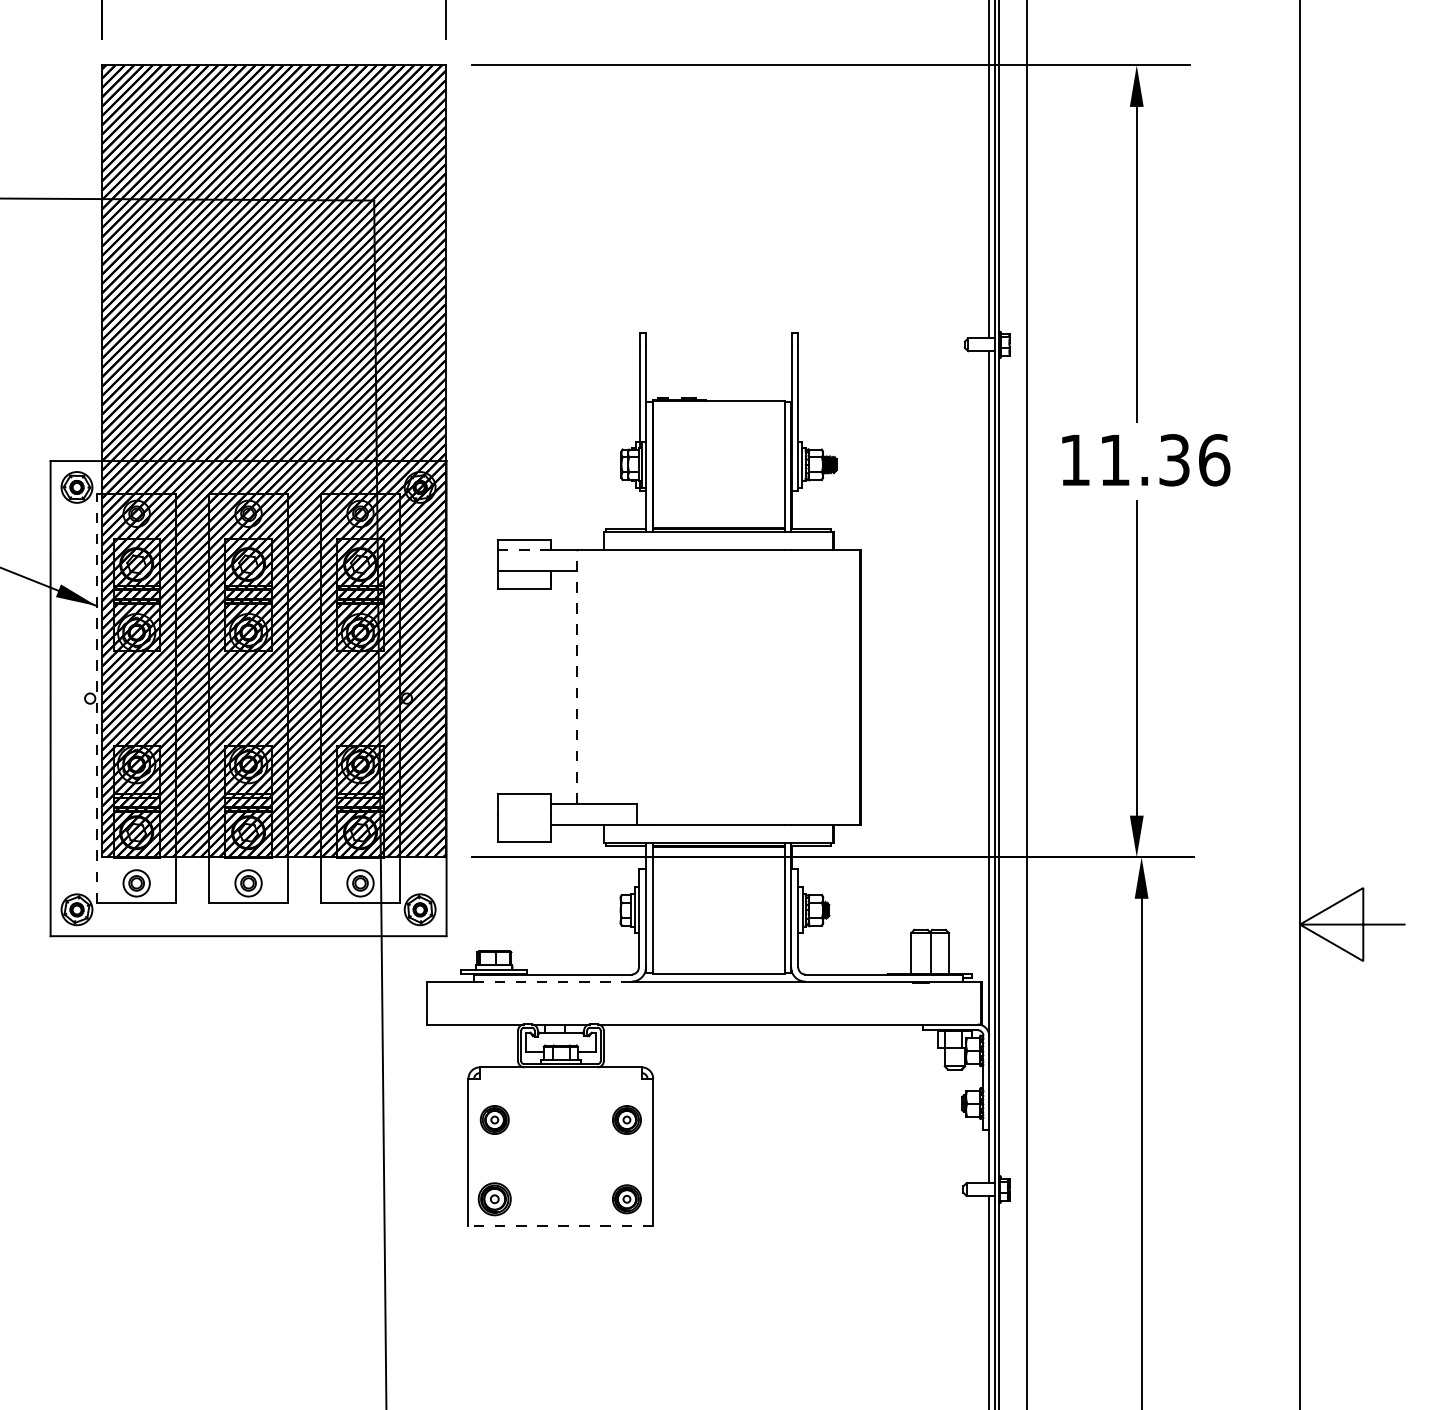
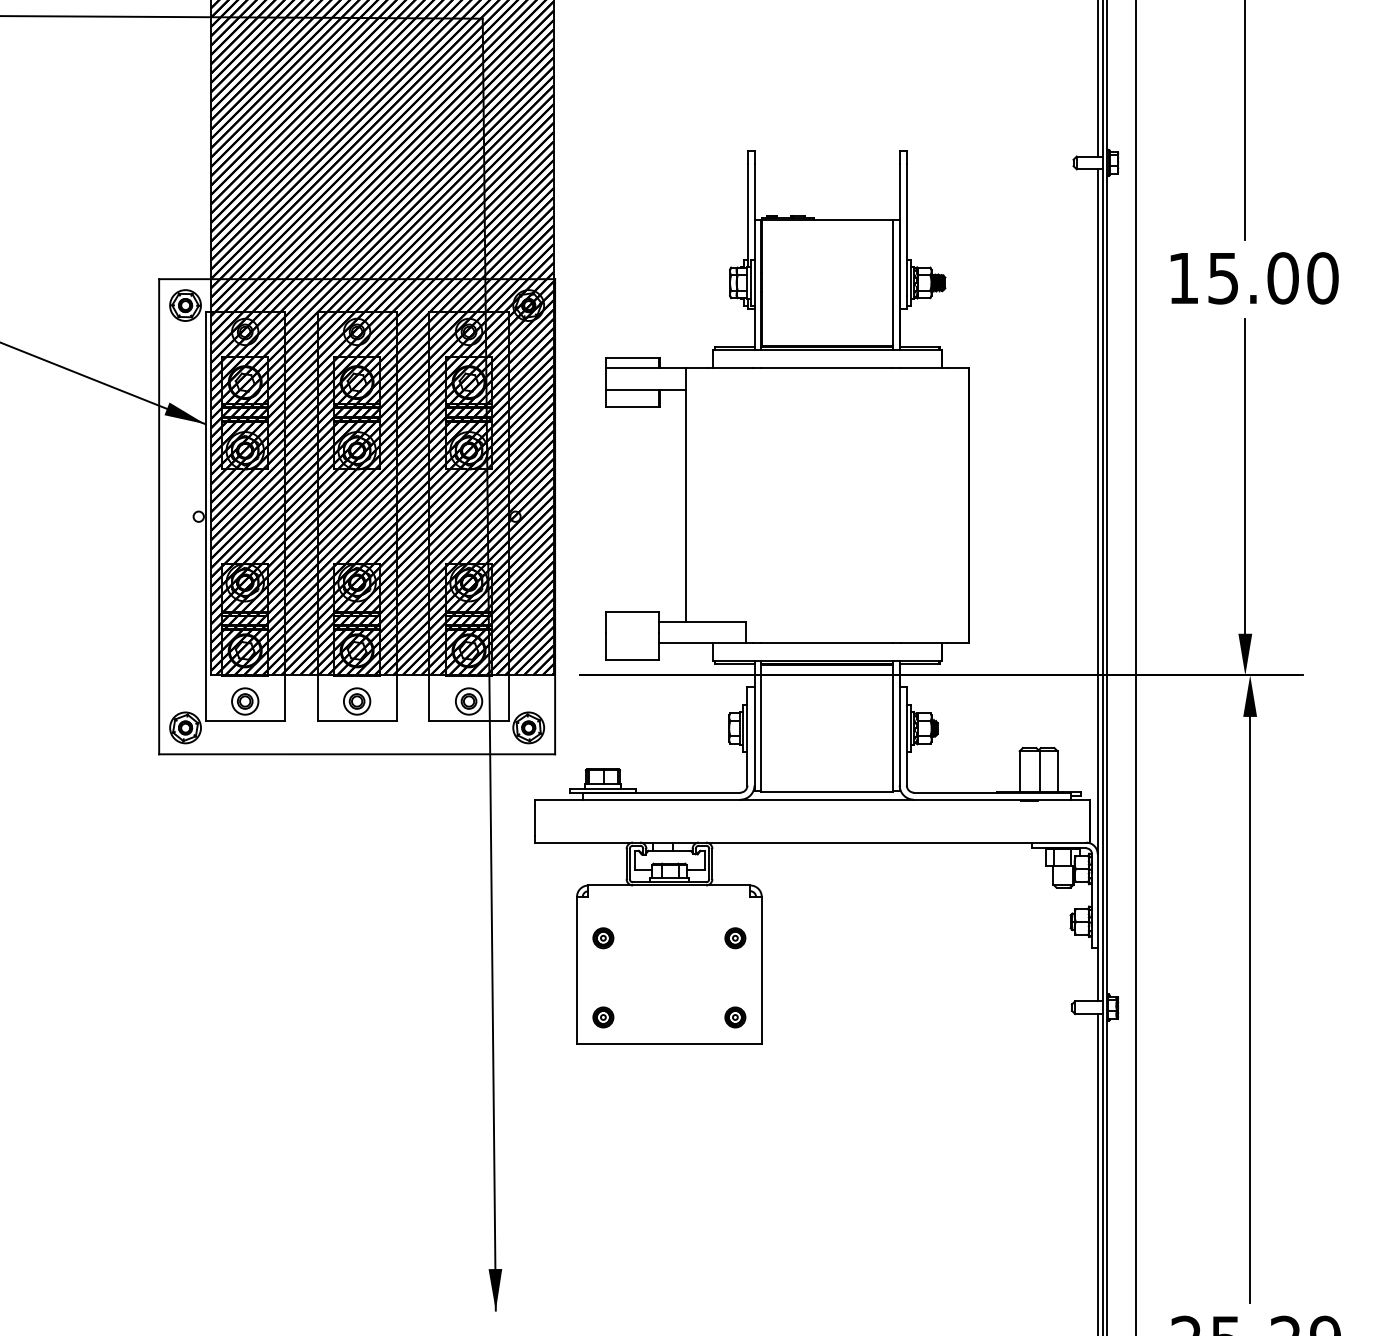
text: (1165, 460) -> (1274, 278), 11.36 -> 15.00
line: (523, 550) -> (632, 368), dashed -> solid
line: (577, 676) -> (686, 494), dashed -> solid
line: (97, 698) -> (206, 516), dashed -> solid
line: (553, 981) -> (662, 799), dashed -> solid
part: (494, 1120) -> (603, 938), size x0.71
part: (626, 1120) -> (735, 938), size x0.71
part: (494, 1199) -> (603, 1017), size x0.62
part: (626, 1199) -> (735, 1017), size x0.71
line: (560, 1225) -> (669, 1043), dashed -> solid

